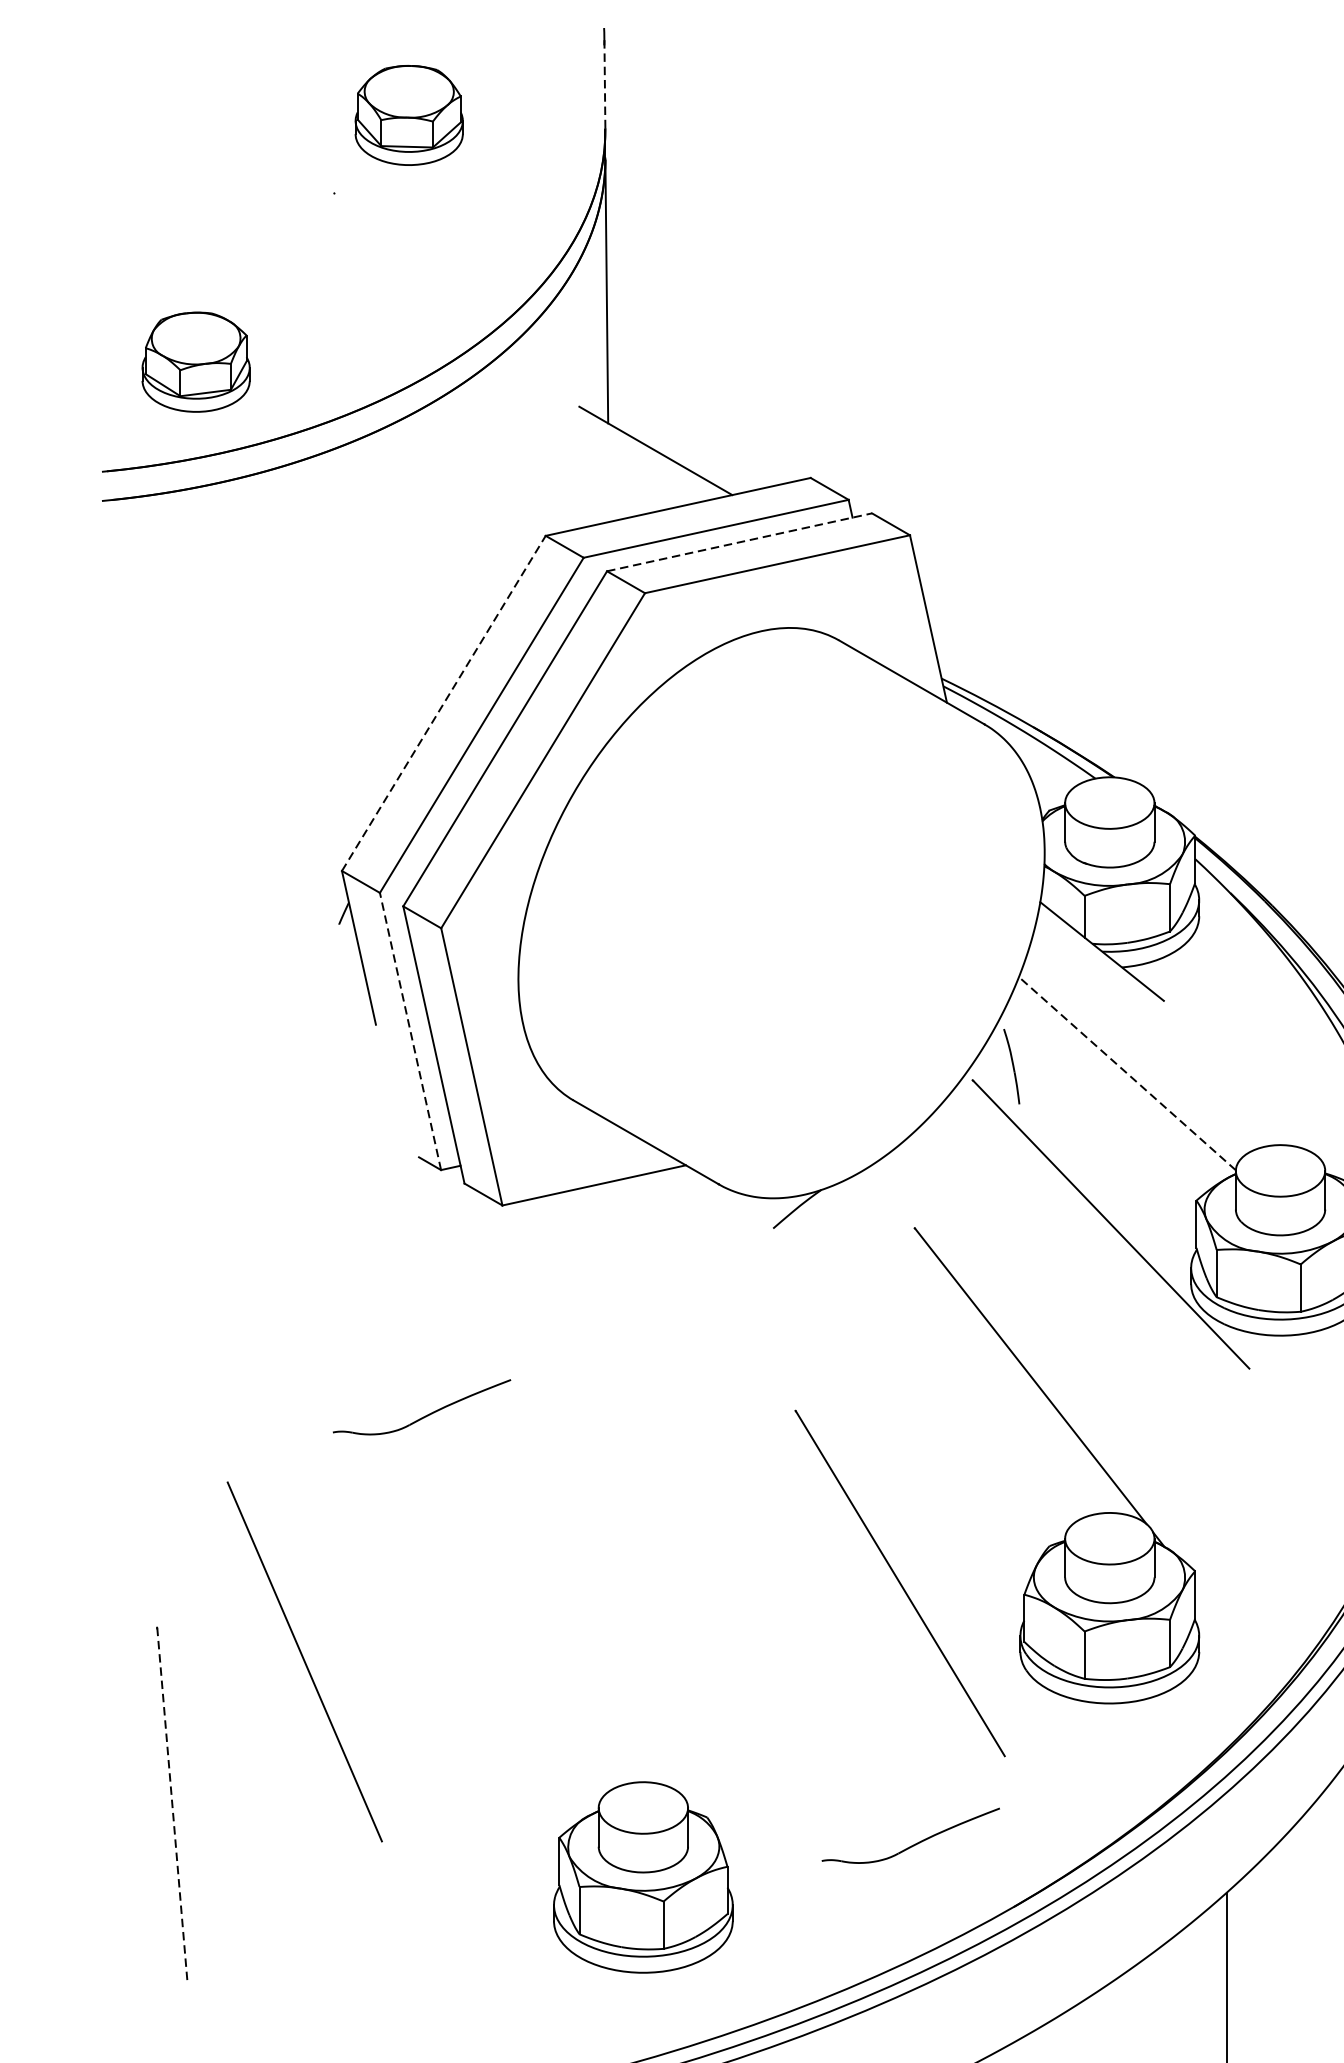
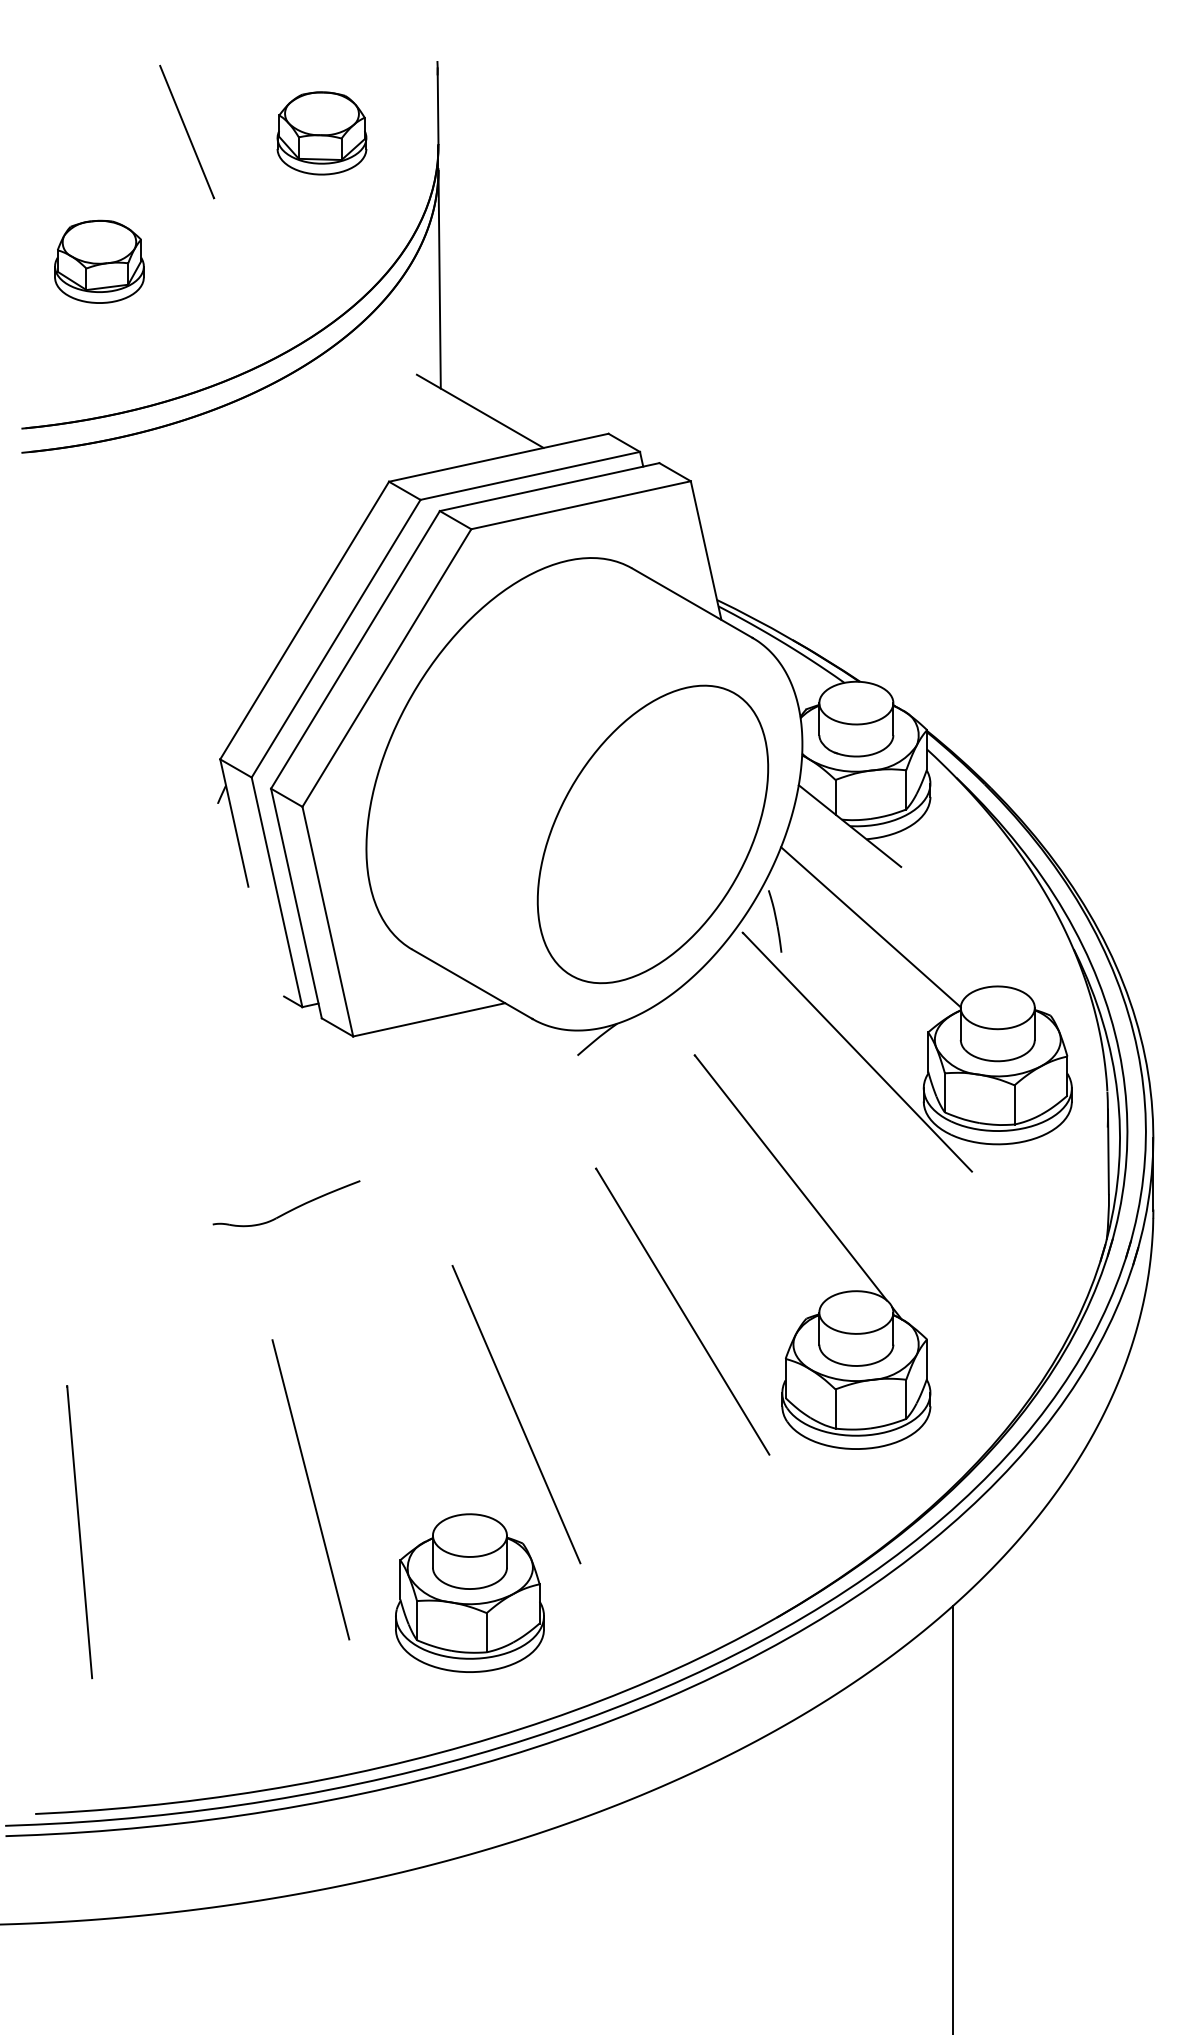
line: (605, 82) -> (438, 106), dashed -> solid
line: (302, 113) -> (187, 131), added
part: (408, 115) -> (321, 133), moved
part: (196, 361) -> (99, 261), moved
line: (740, 541) -> (550, 486), dashed -> solid
line: (443, 703) -> (304, 620), dashed -> solid
part: (863, 961) -> (652, 834), added
line: (411, 1031) -> (277, 892), dashed -> solid
line: (1126, 1072) -> (870, 926), dashed -> solid
line: (899, 1583) -> (682, 1311), moved
line: (304, 1661) -> (516, 1414), moved
line: (450, 1752) -> (310, 1489), added
line: (172, 1803) -> (79, 1531), dashed -> solid
part: (915, 1842) -> (695, 1564), removed

